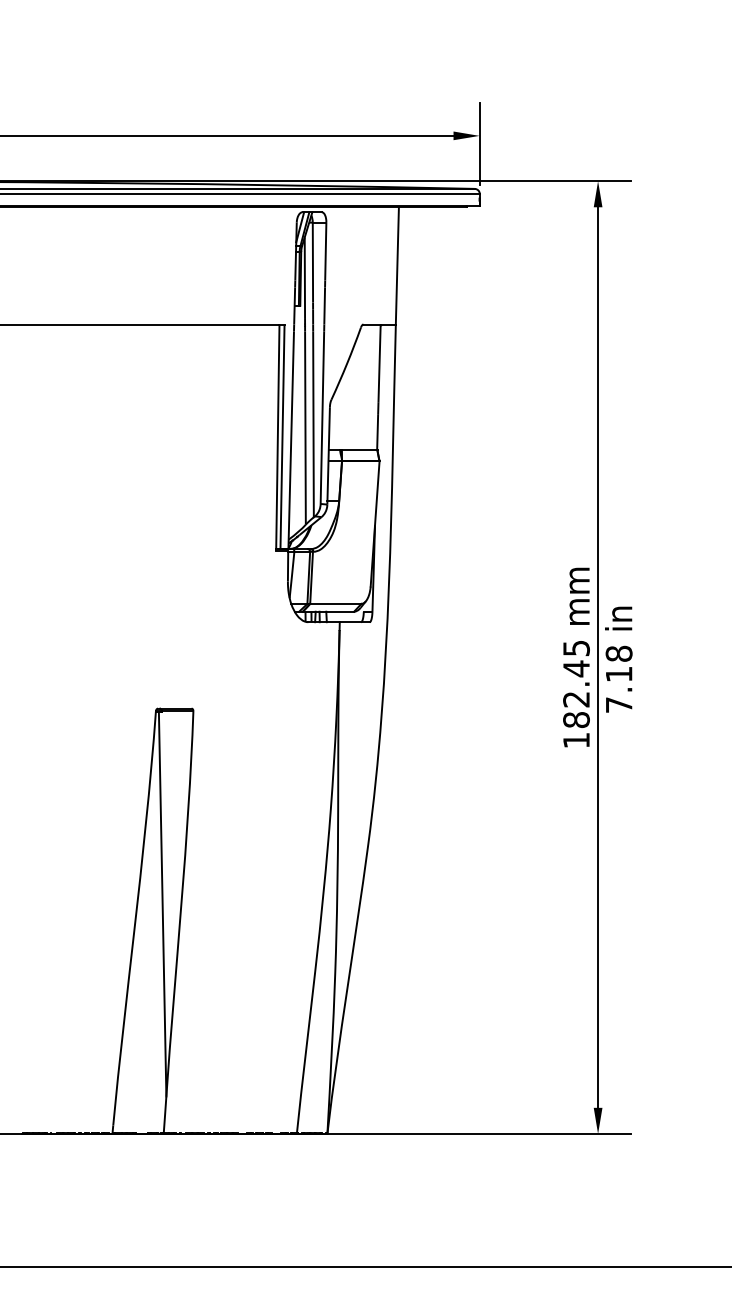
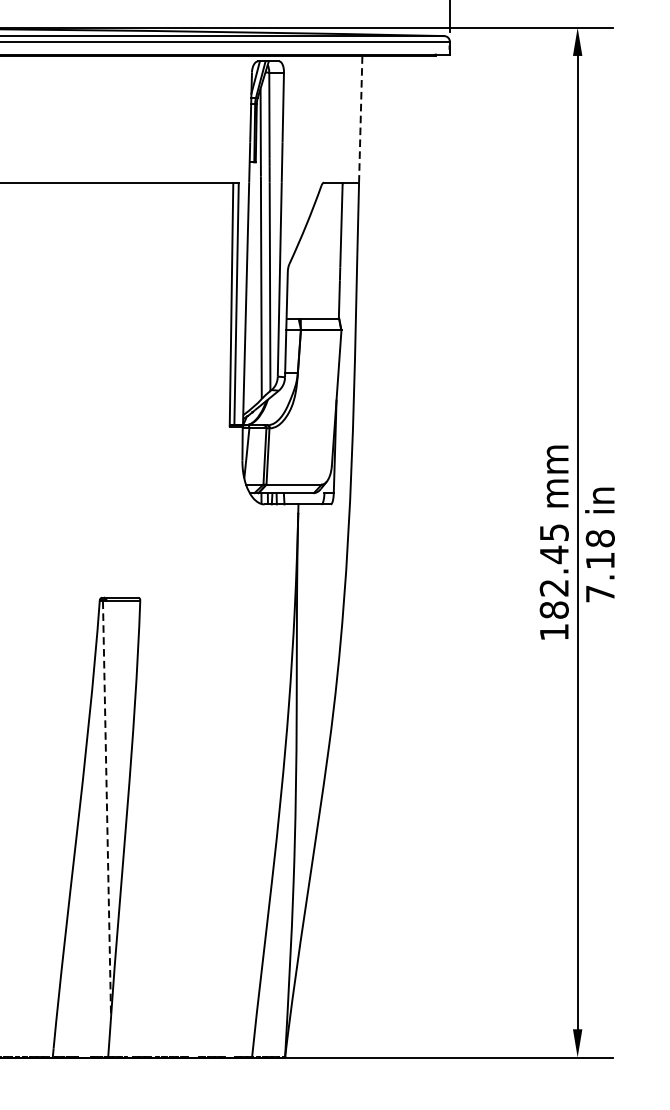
line: (397, 265) -> (360, 118), solid -> dashed
line: (162, 904) -> (106, 809), solid -> dashed

